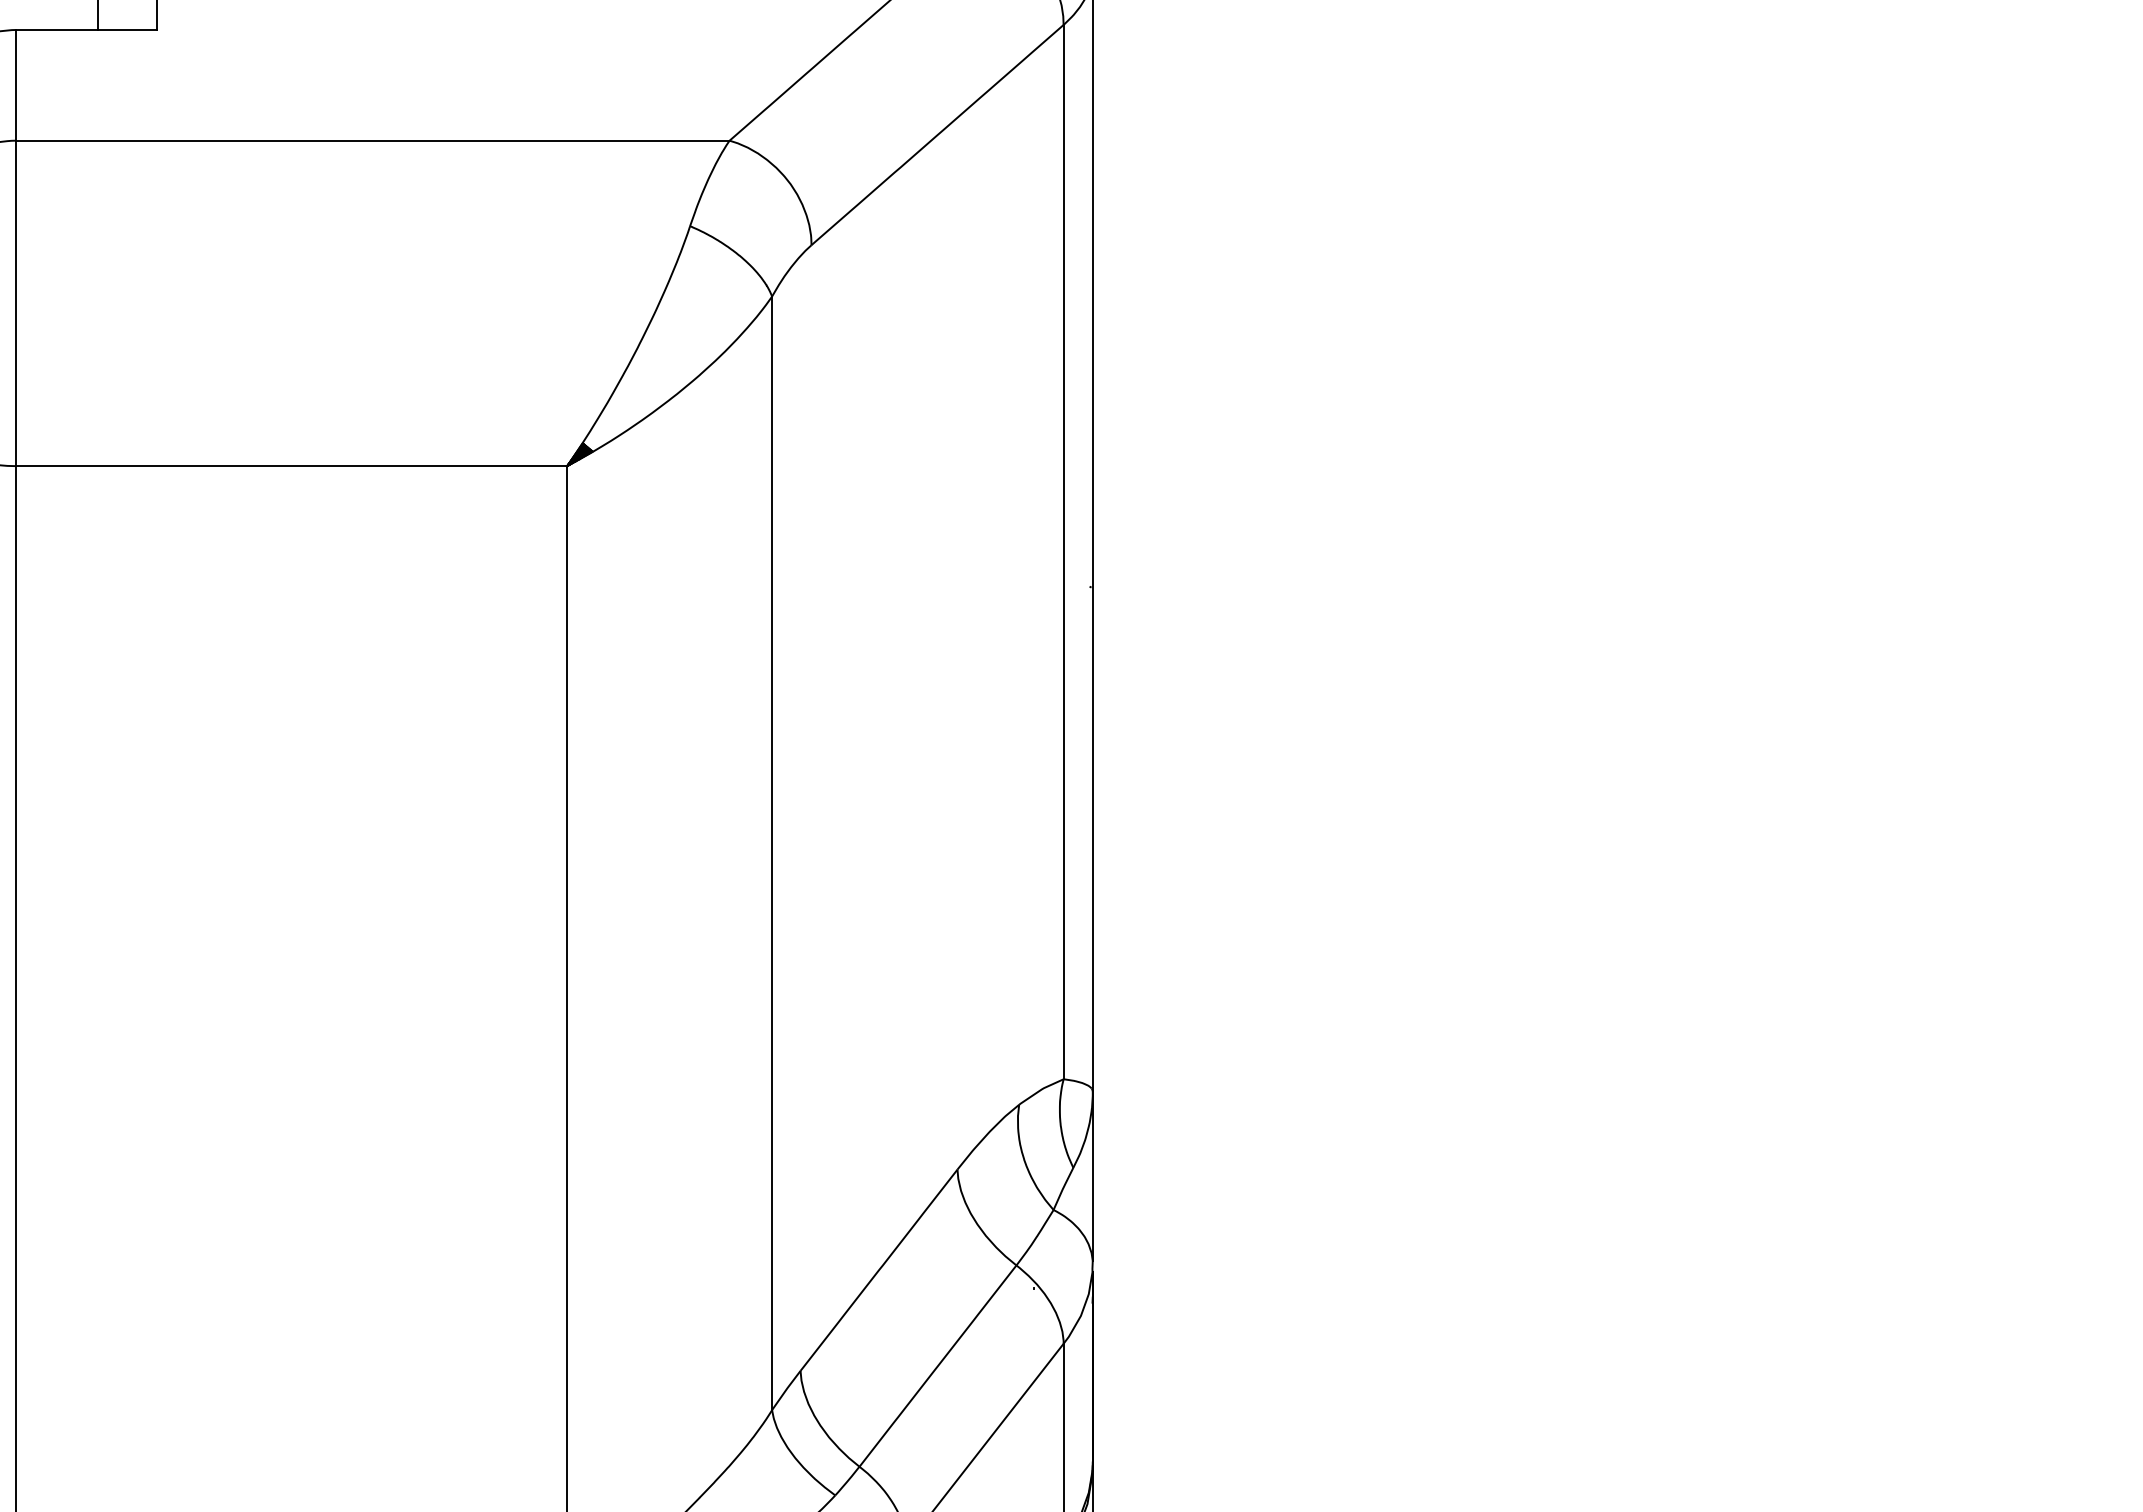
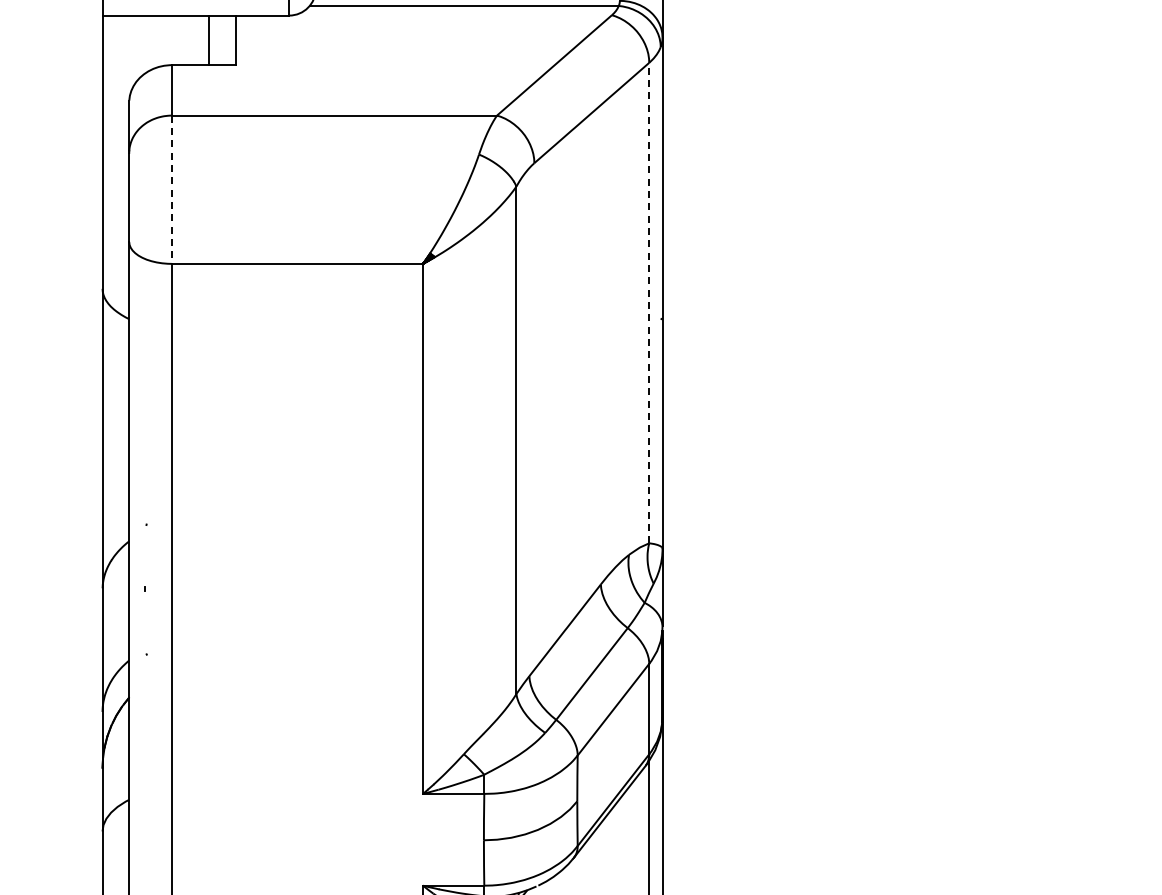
line: (15, 305) -> (171, 190), solid -> dashed
line: (1064, 550) -> (649, 302), solid -> dashed

